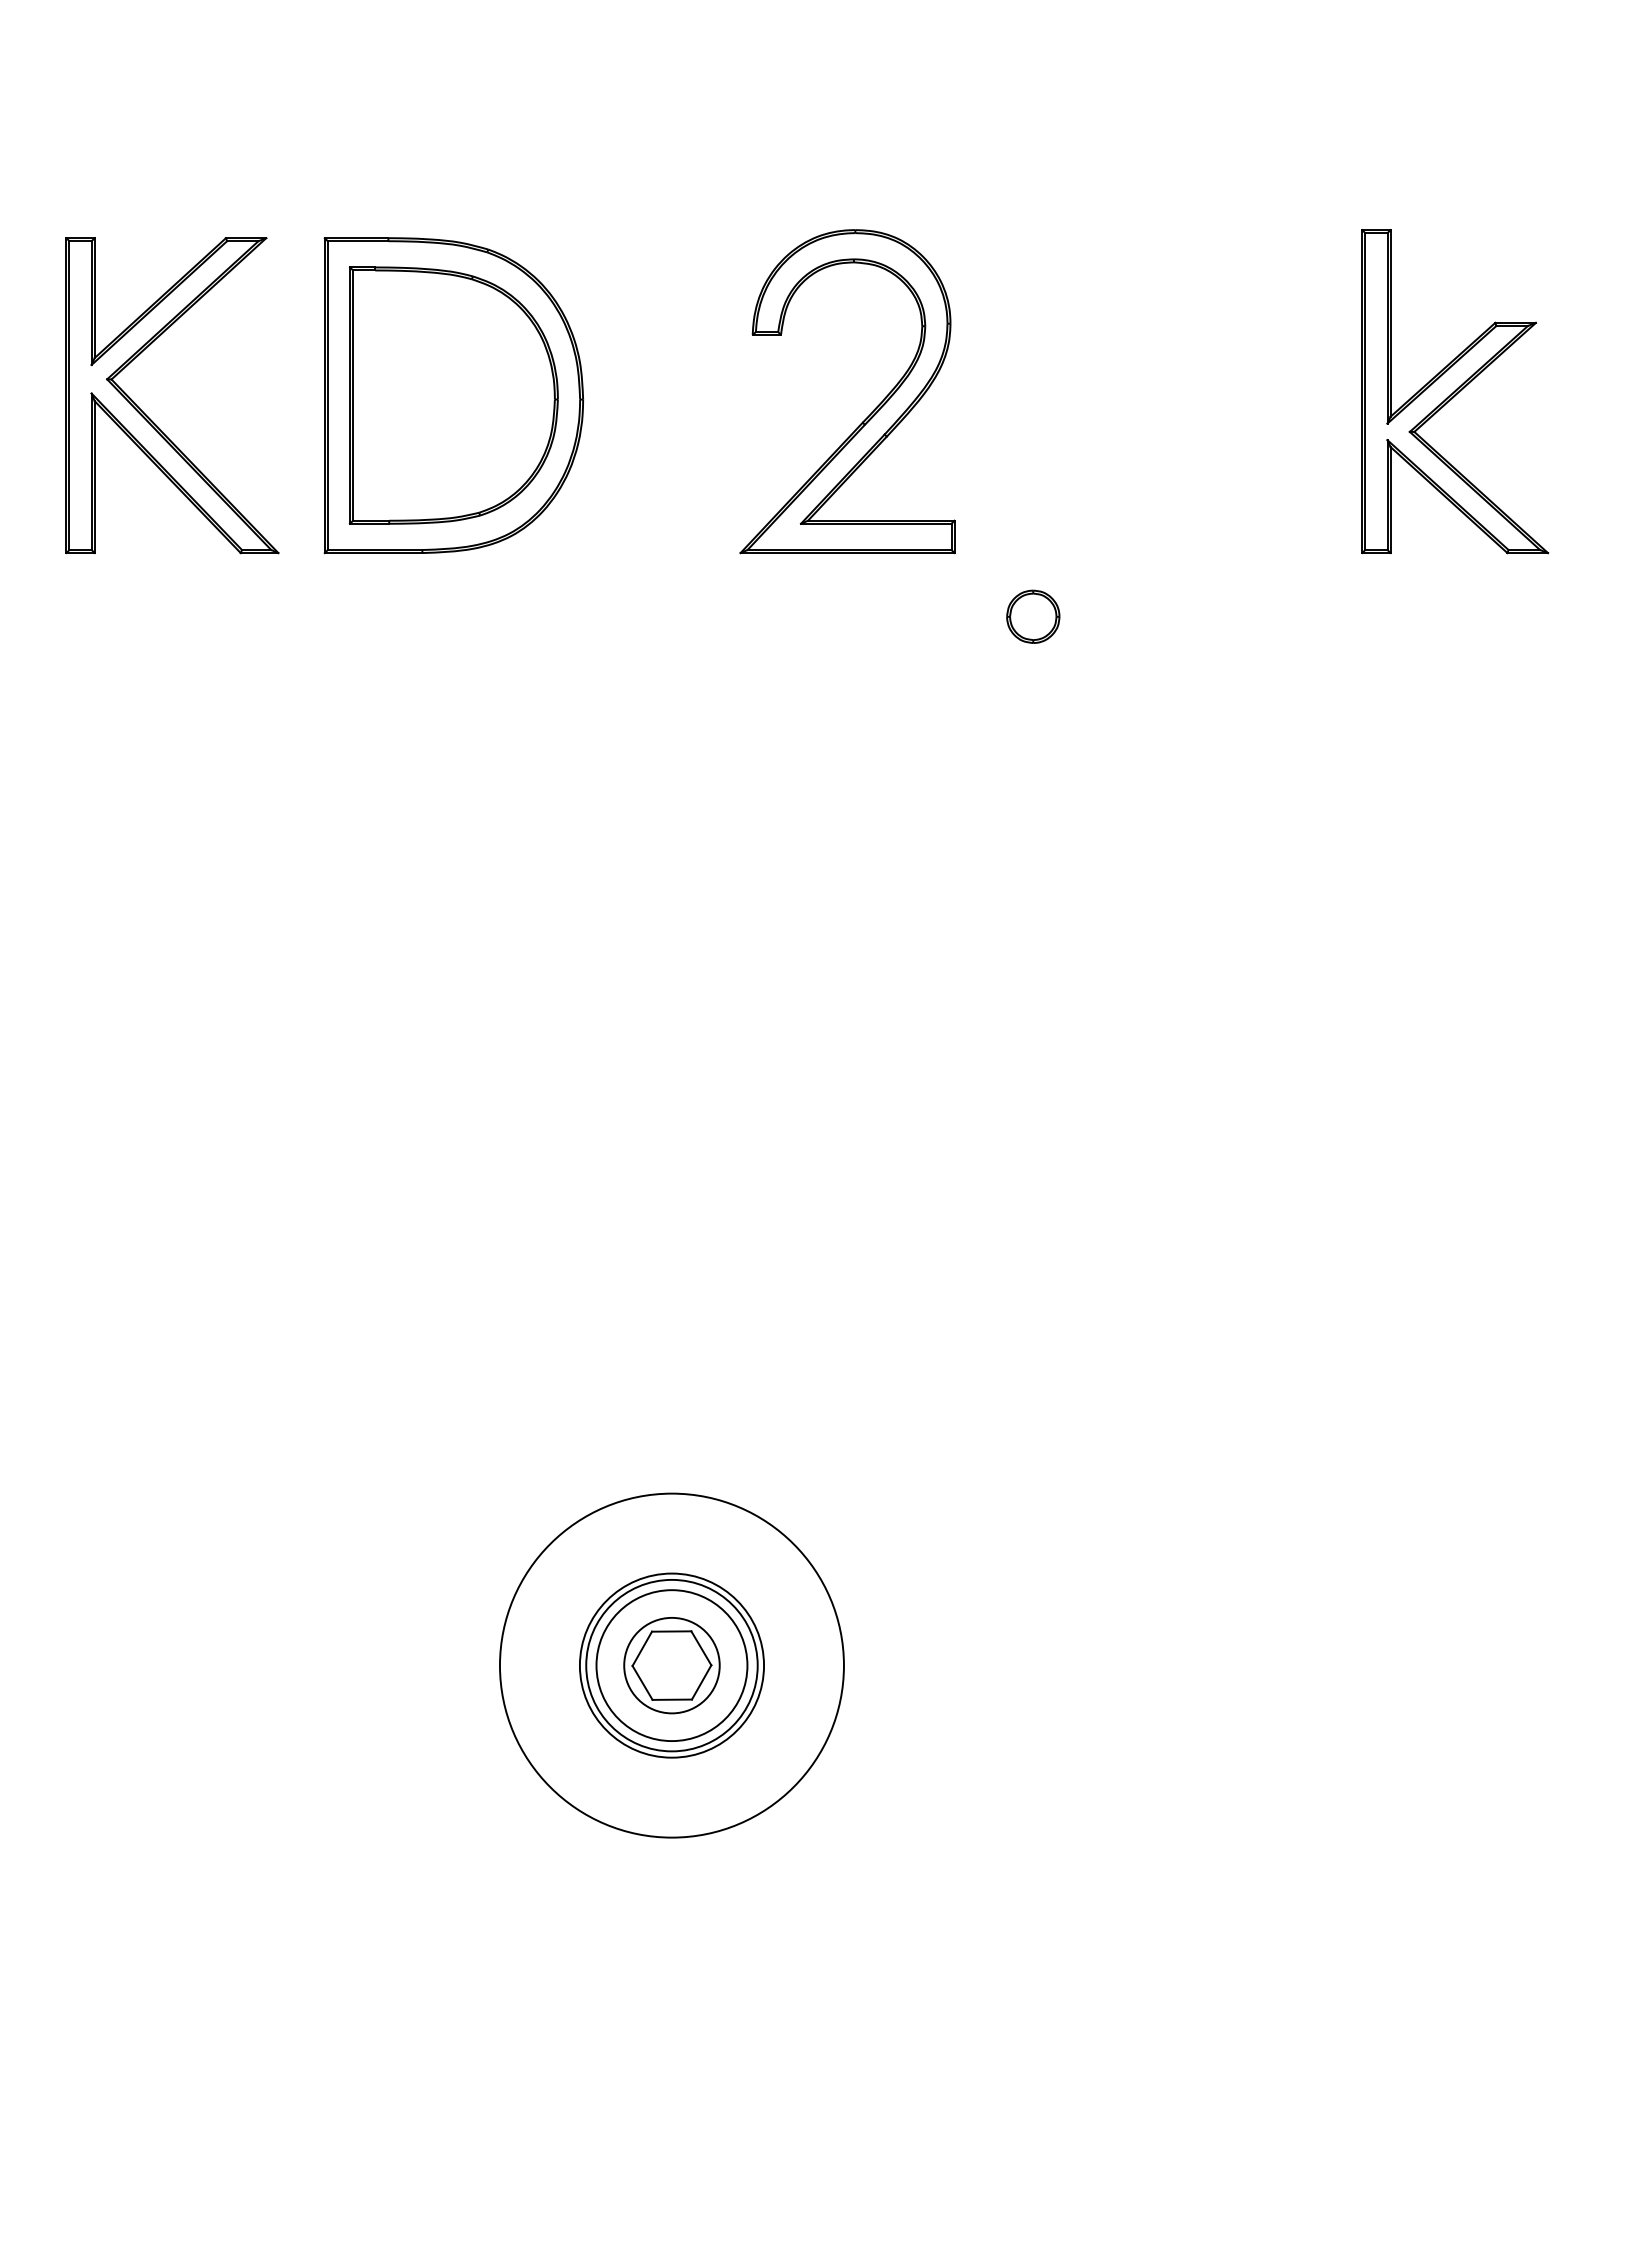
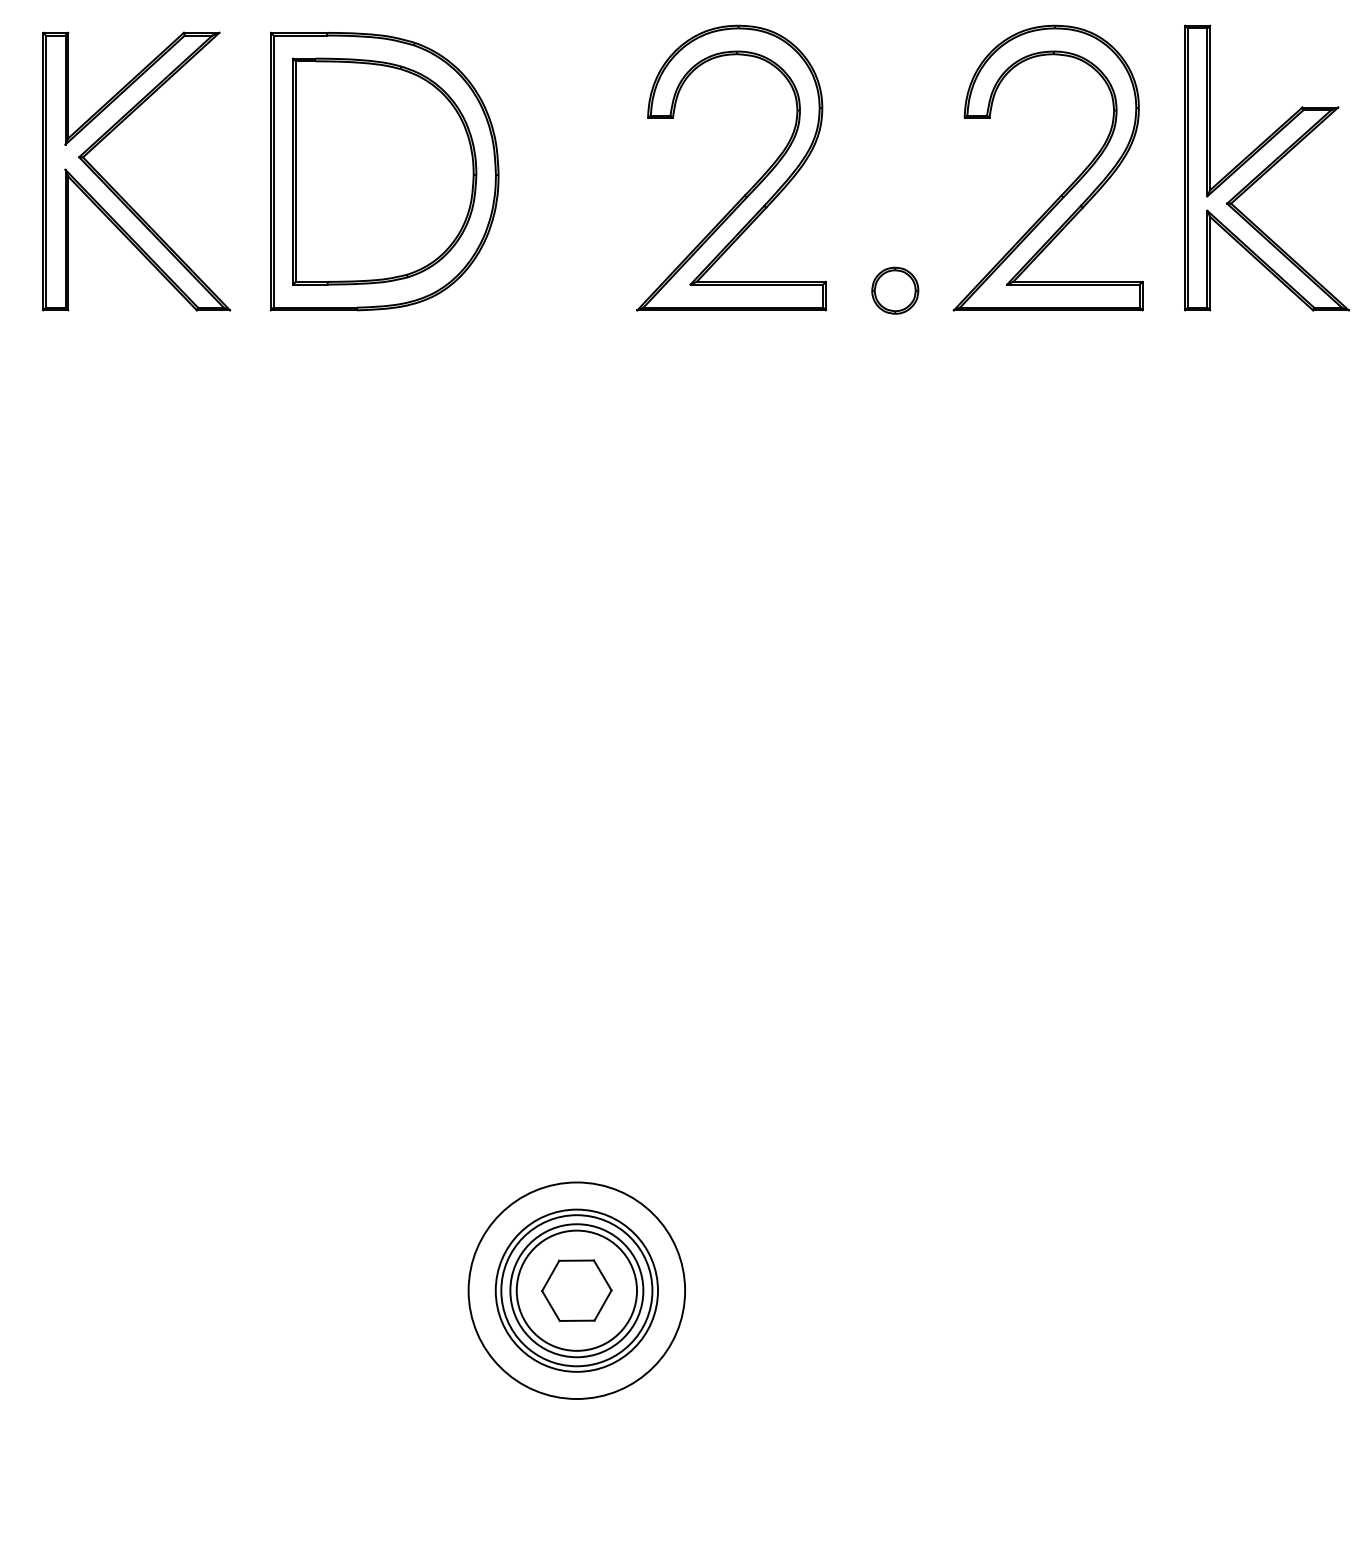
part: (1229, 413) -> (1068, 187), added
part: (1033, 616) -> (895, 290), moved
circle: (671, 1665) -> (576, 1290), size x0.71
circle: (671, 1665) -> (576, 1290), size x1.43

